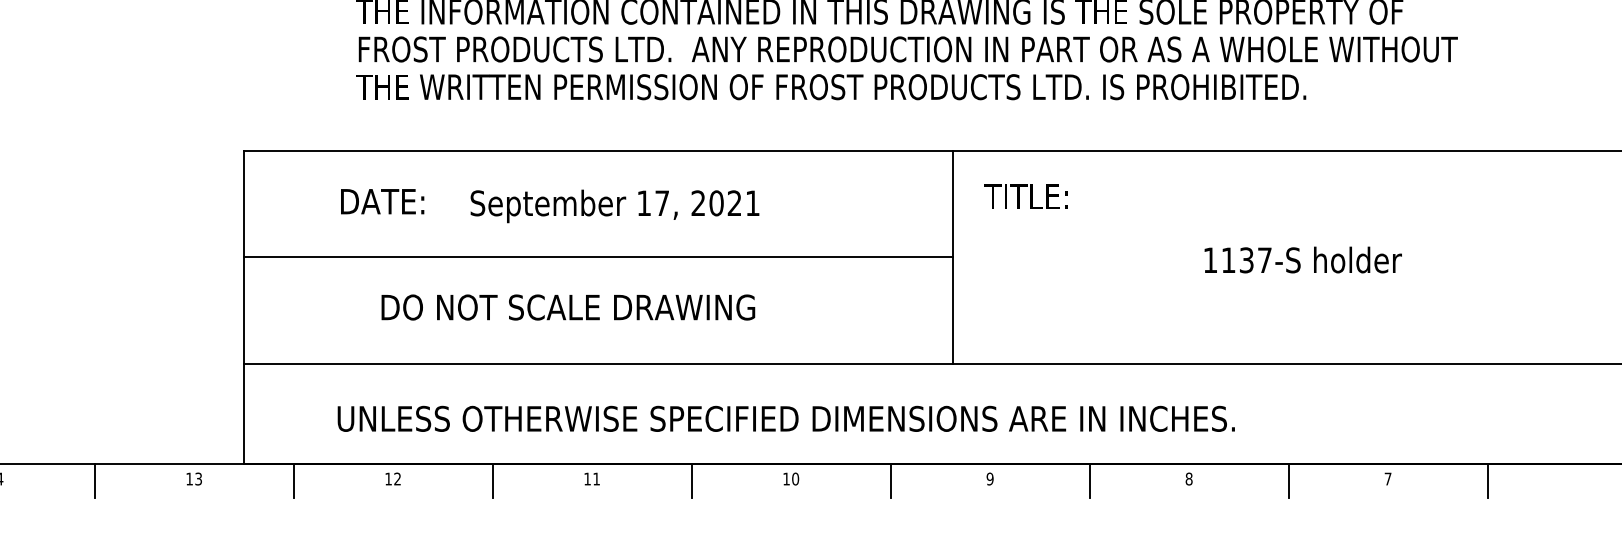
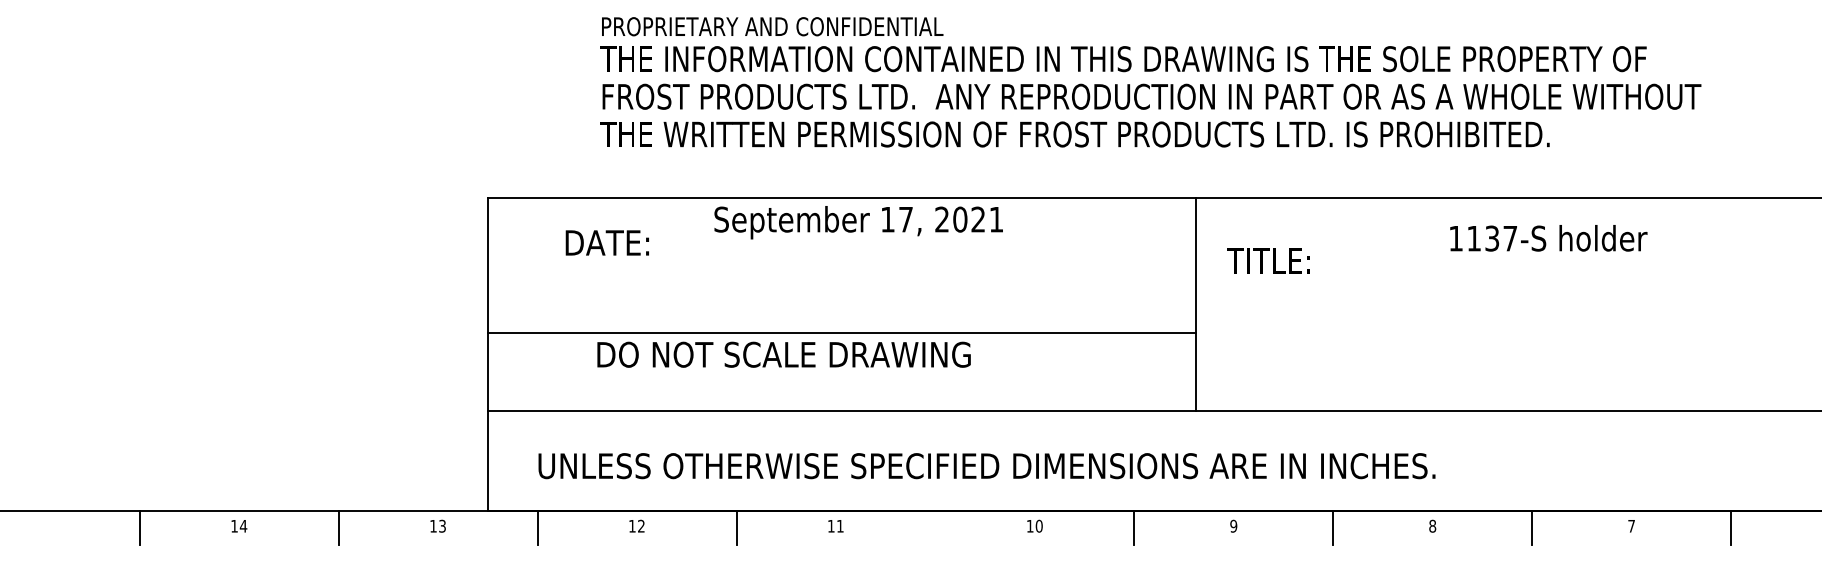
text: (1025, 196) -> (1268, 260), moved
text: (381, 201) -> (606, 242), moved
text: (614, 206) -> (858, 222), moved
line: (597, 257) -> (841, 332), moved
text: (1302, 260) -> (1548, 238), moved
text: (567, 307) -> (783, 354), moved
text: (785, 419) -> (986, 466), moved
line: (691, 480) -> (935, 527), removed

